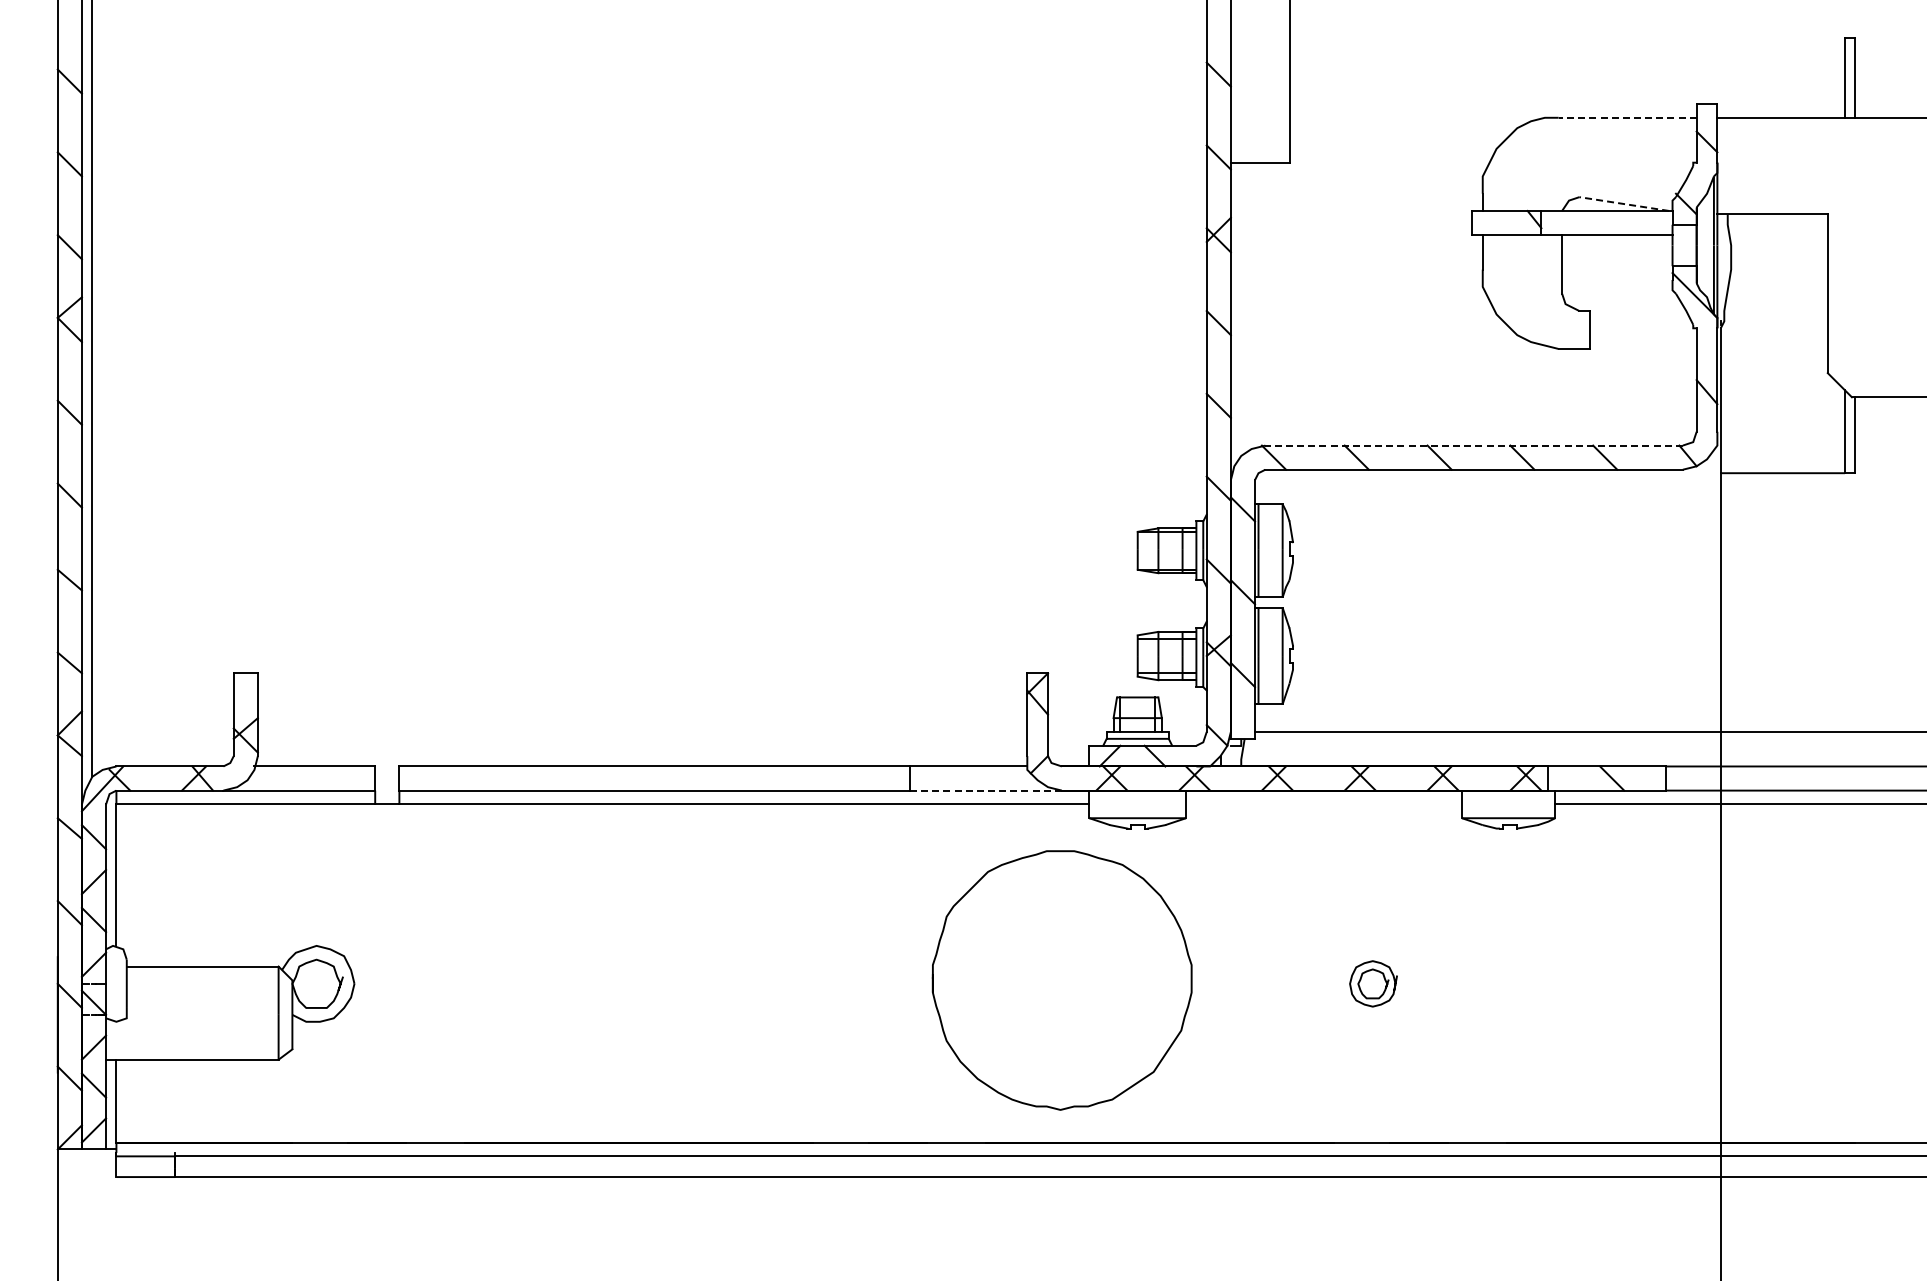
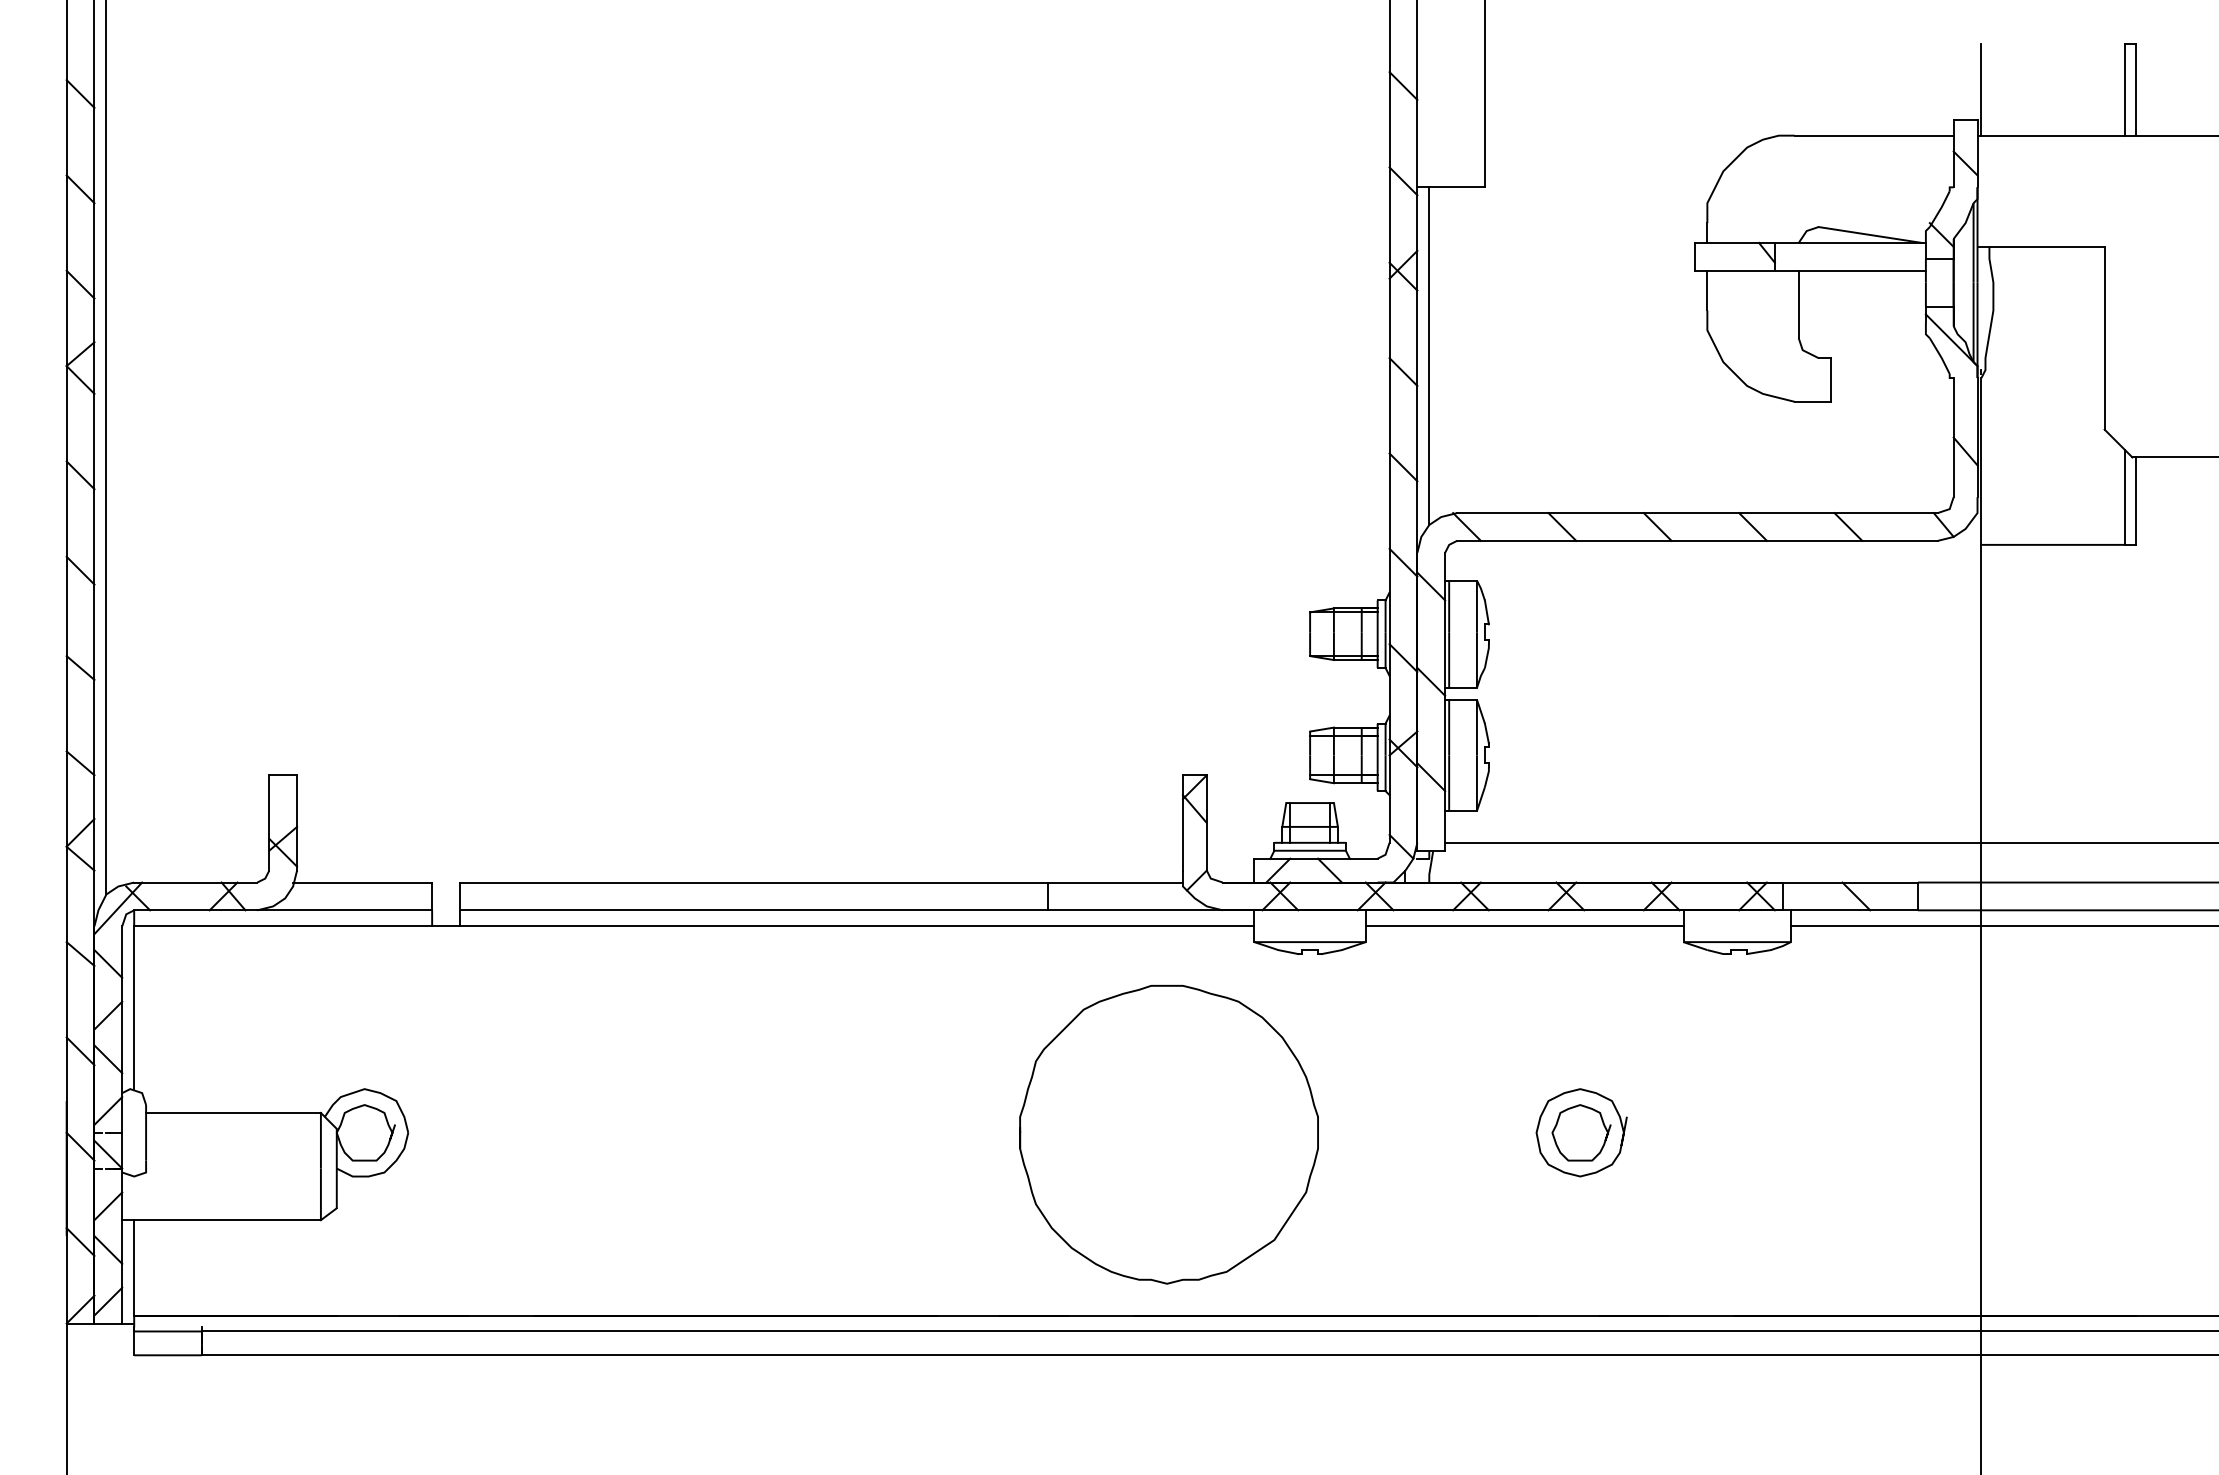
line: (1720, 77) -> (1981, 89), added
line: (1627, 117) -> (1874, 135), dashed -> solid
line: (1623, 203) -> (1869, 234), dashed -> solid
line: (1241, 308) -> (1429, 355), added
line: (1474, 445) -> (1697, 512), dashed -> solid
line: (985, 790) -> (1134, 910), dashed -> solid
line: (1324, 804) -> (1525, 926), added
part: (1373, 983) -> (1581, 1132), size x1.67
curve: (1073, 1105) -> (1182, 1278), moved

